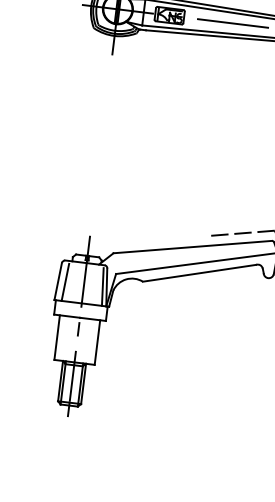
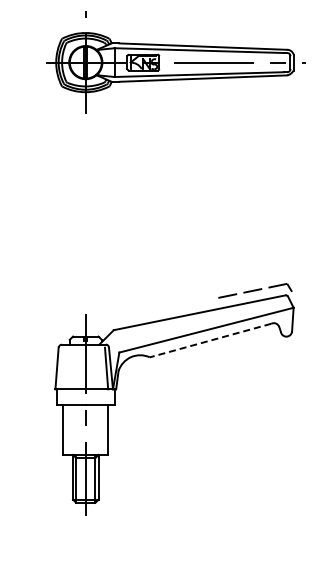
line: (199, 273) -> (210, 340), solid -> dashed
line: (64, 282) -> (64, 368), removed

